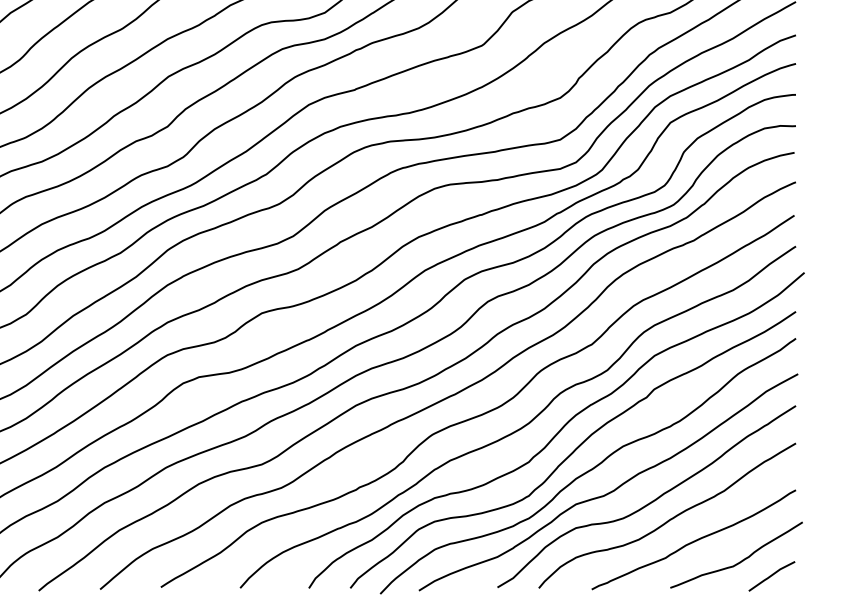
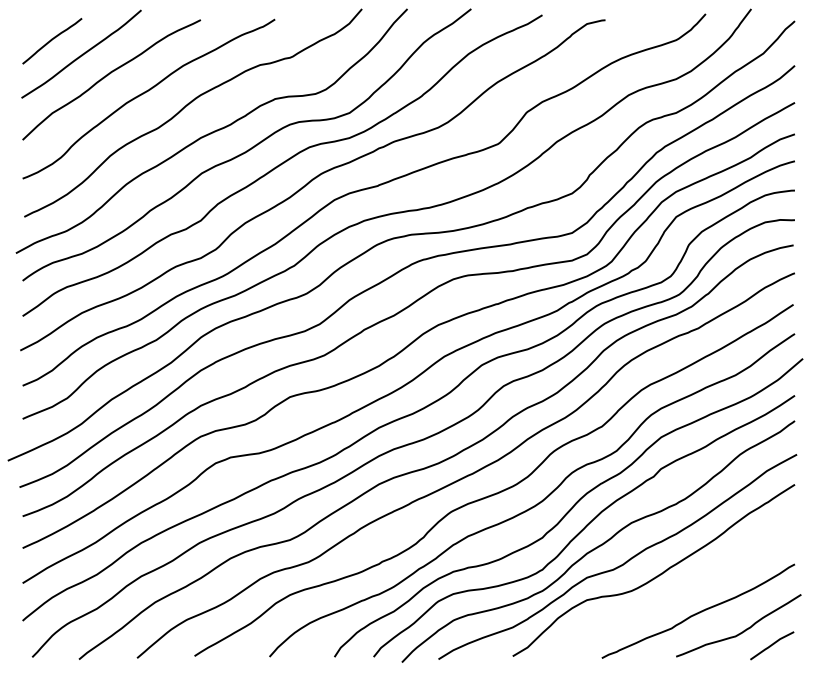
curve: (669, 518) -> (675, 591), removed

